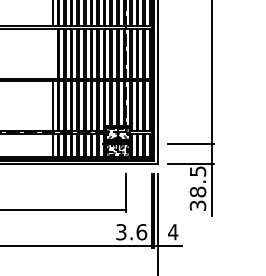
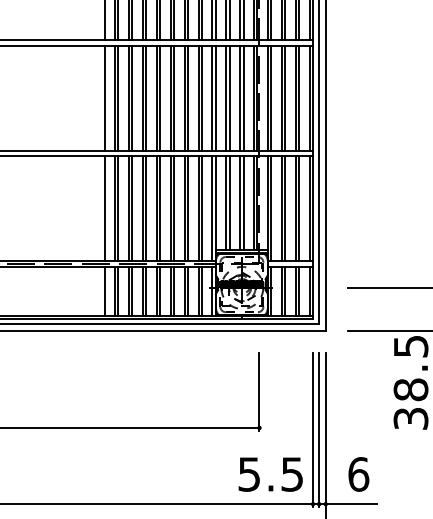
line: (52, 53) -> (104, 97), added
text: (131, 232) -> (270, 475), 3.6 -> 5.5
text: (173, 232) -> (359, 475), 4 -> 6

